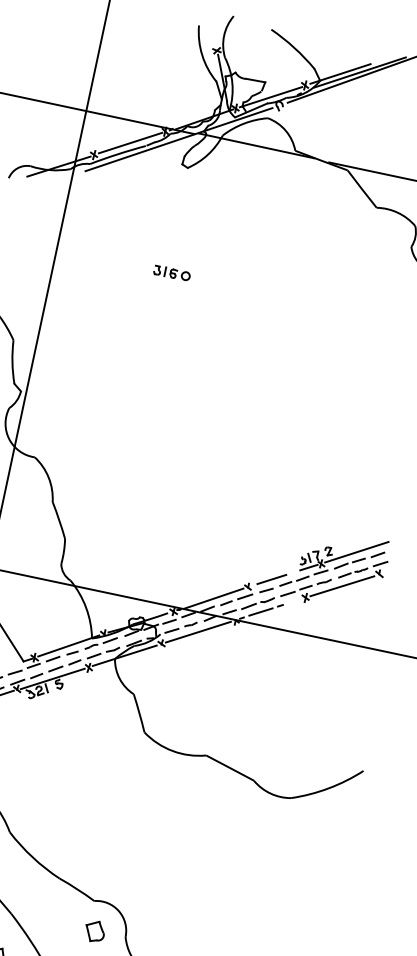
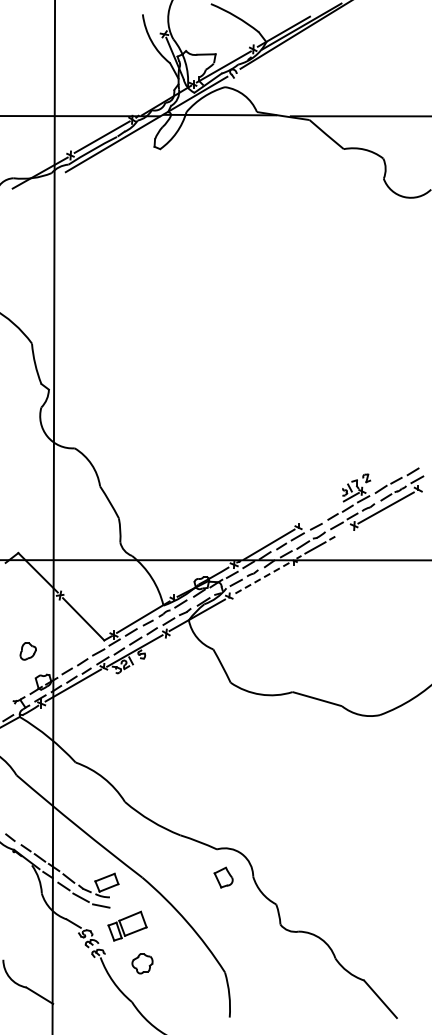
part: (172, 273) -> (166, 250), removed
line: (356, 552) -> (392, 473), removed
line: (271, 579) -> (318, 515), removed
line: (197, 632) -> (260, 579), solid -> dashed

